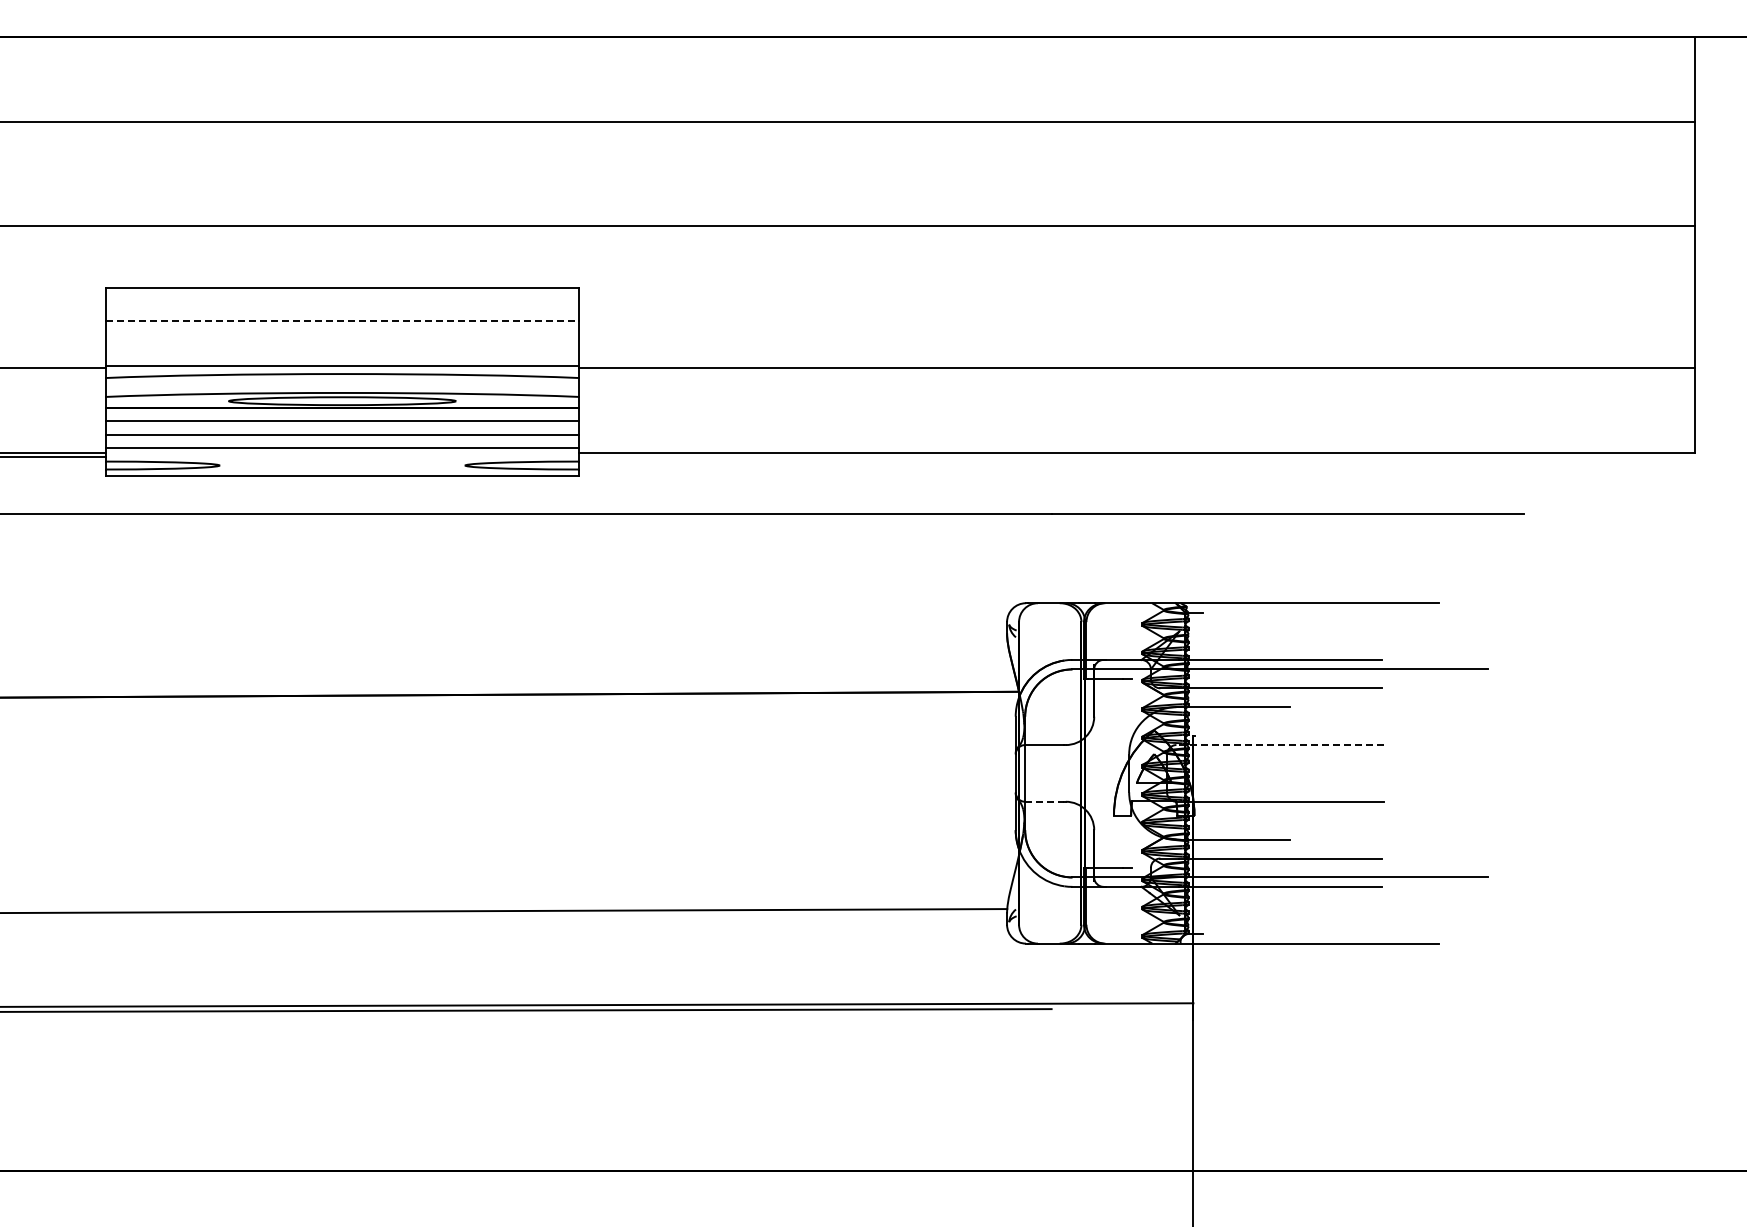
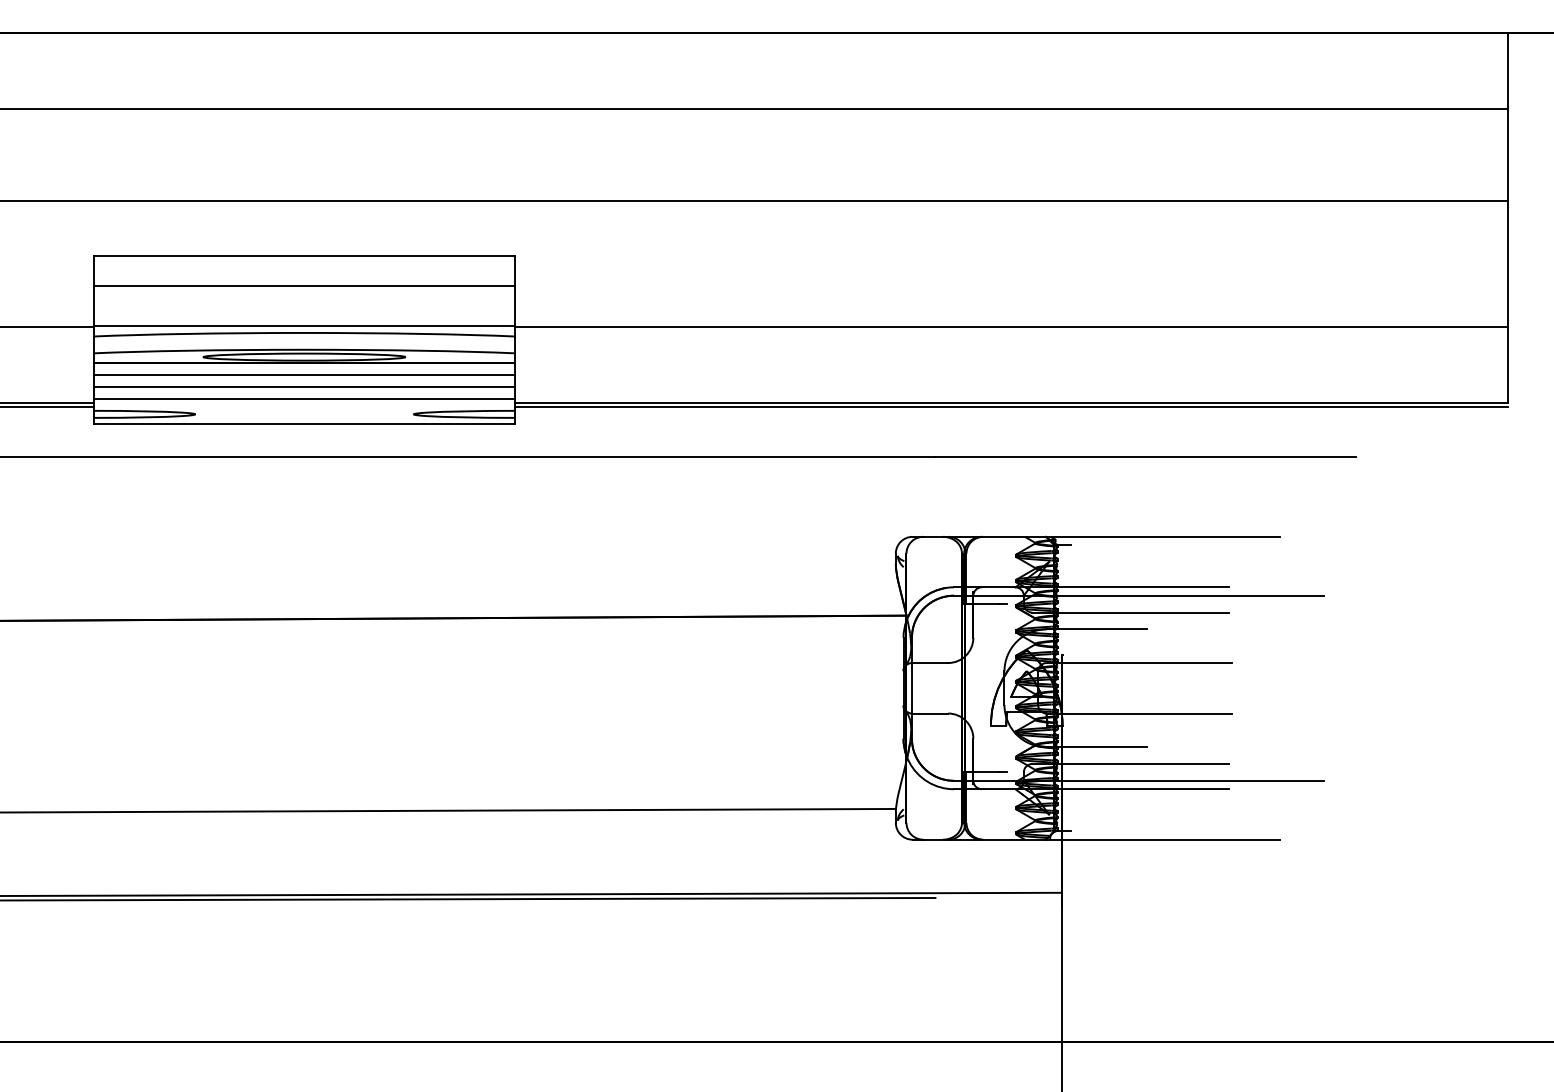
line: (342, 320) -> (304, 285), dashed -> solid
line: (1136, 457) -> (1010, 407), added
line: (1279, 745) -> (1138, 663), dashed -> solid
line: (1044, 801) -> (929, 713), dashed -> solid

